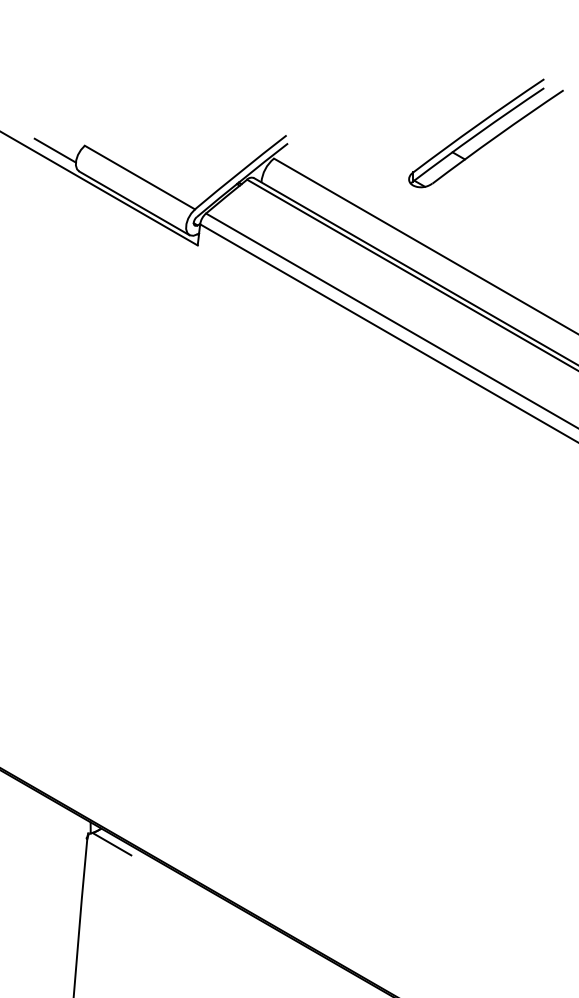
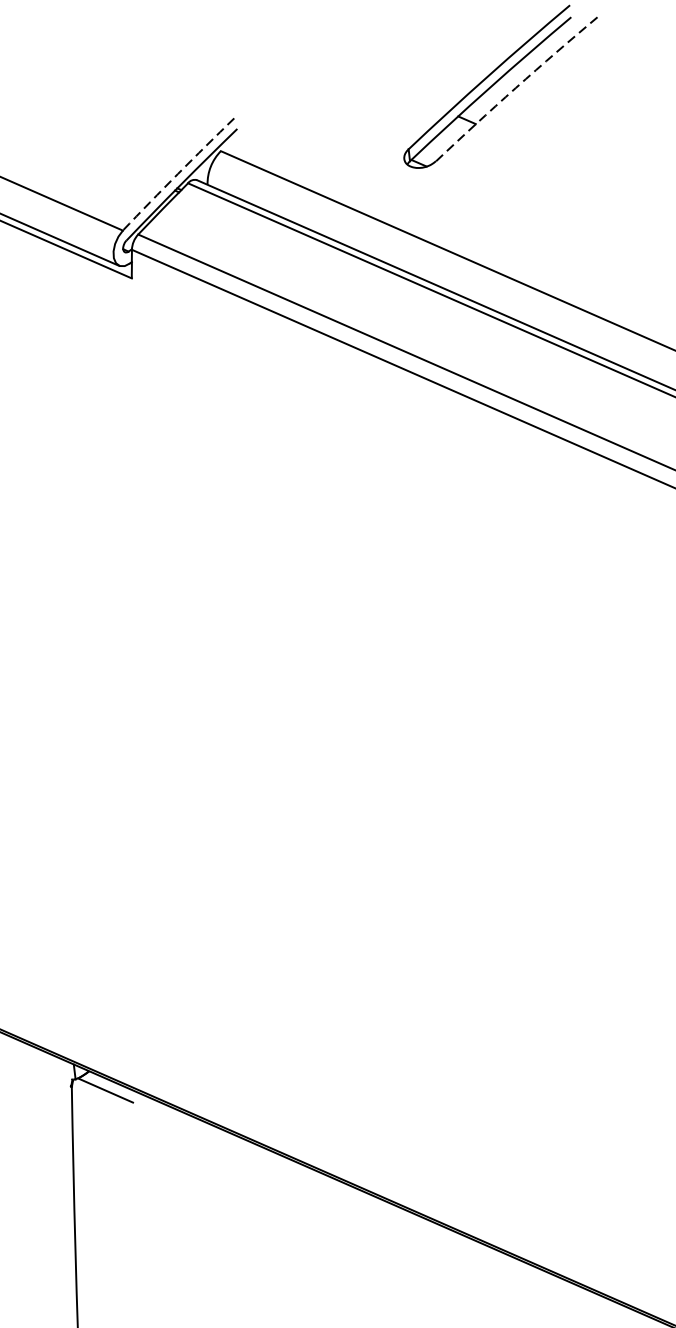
arc: (497, 136) -> (516, 88), solid -> dashed
arc: (240, 171) -> (178, 173), solid -> dashed

